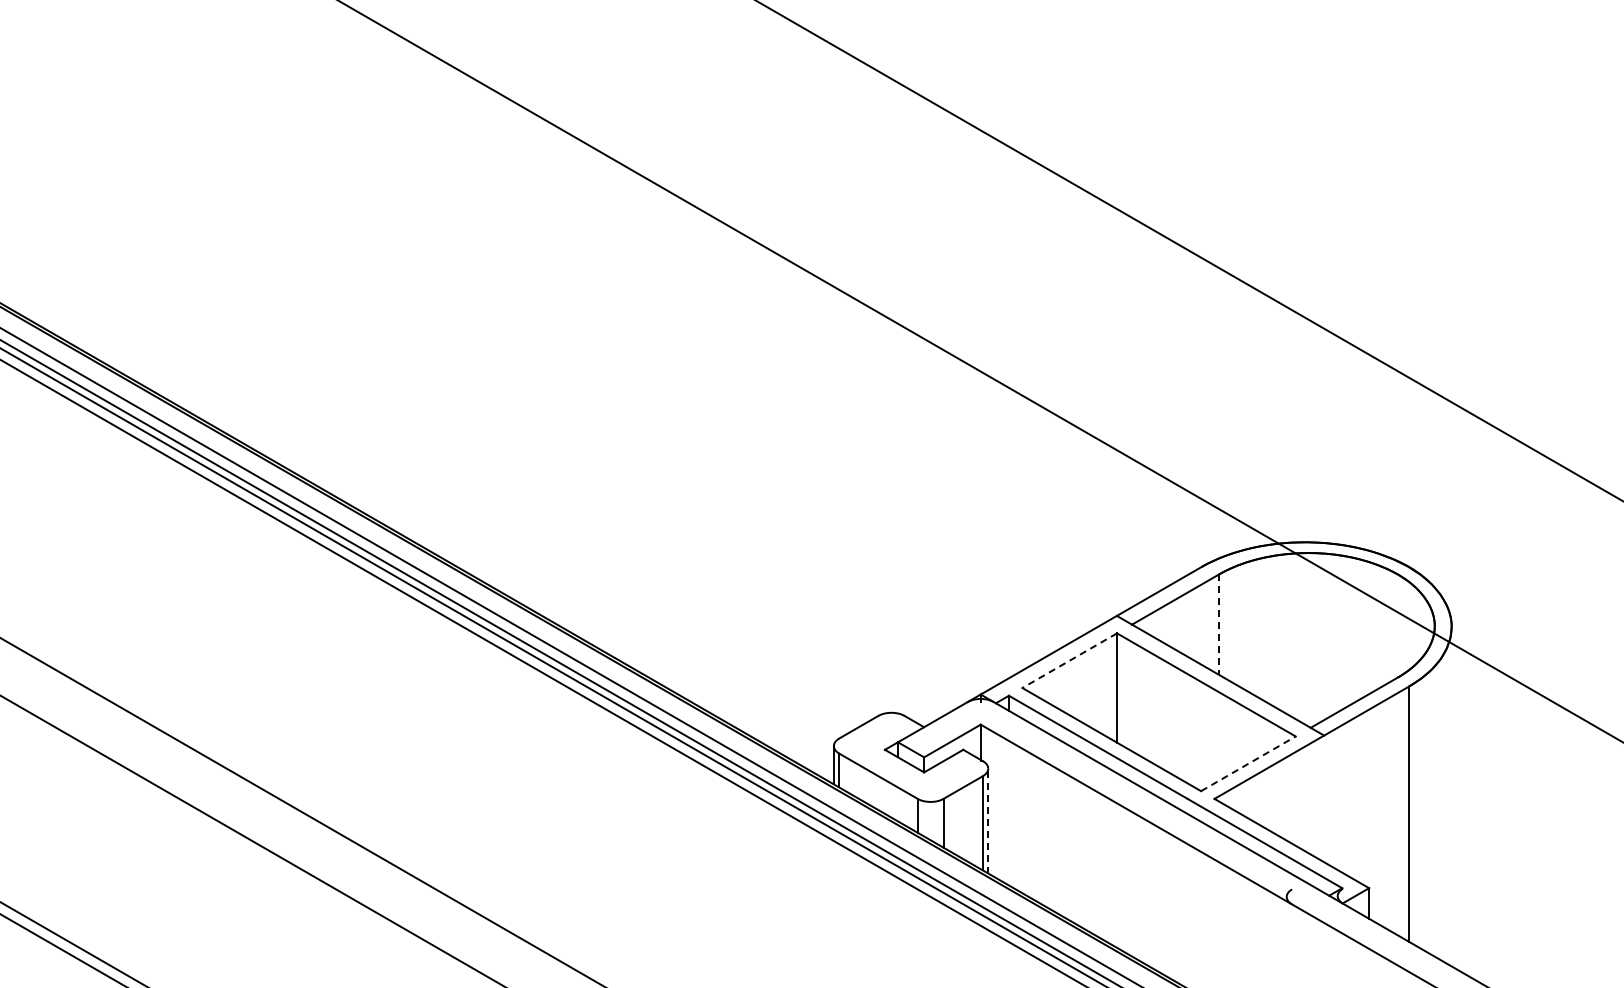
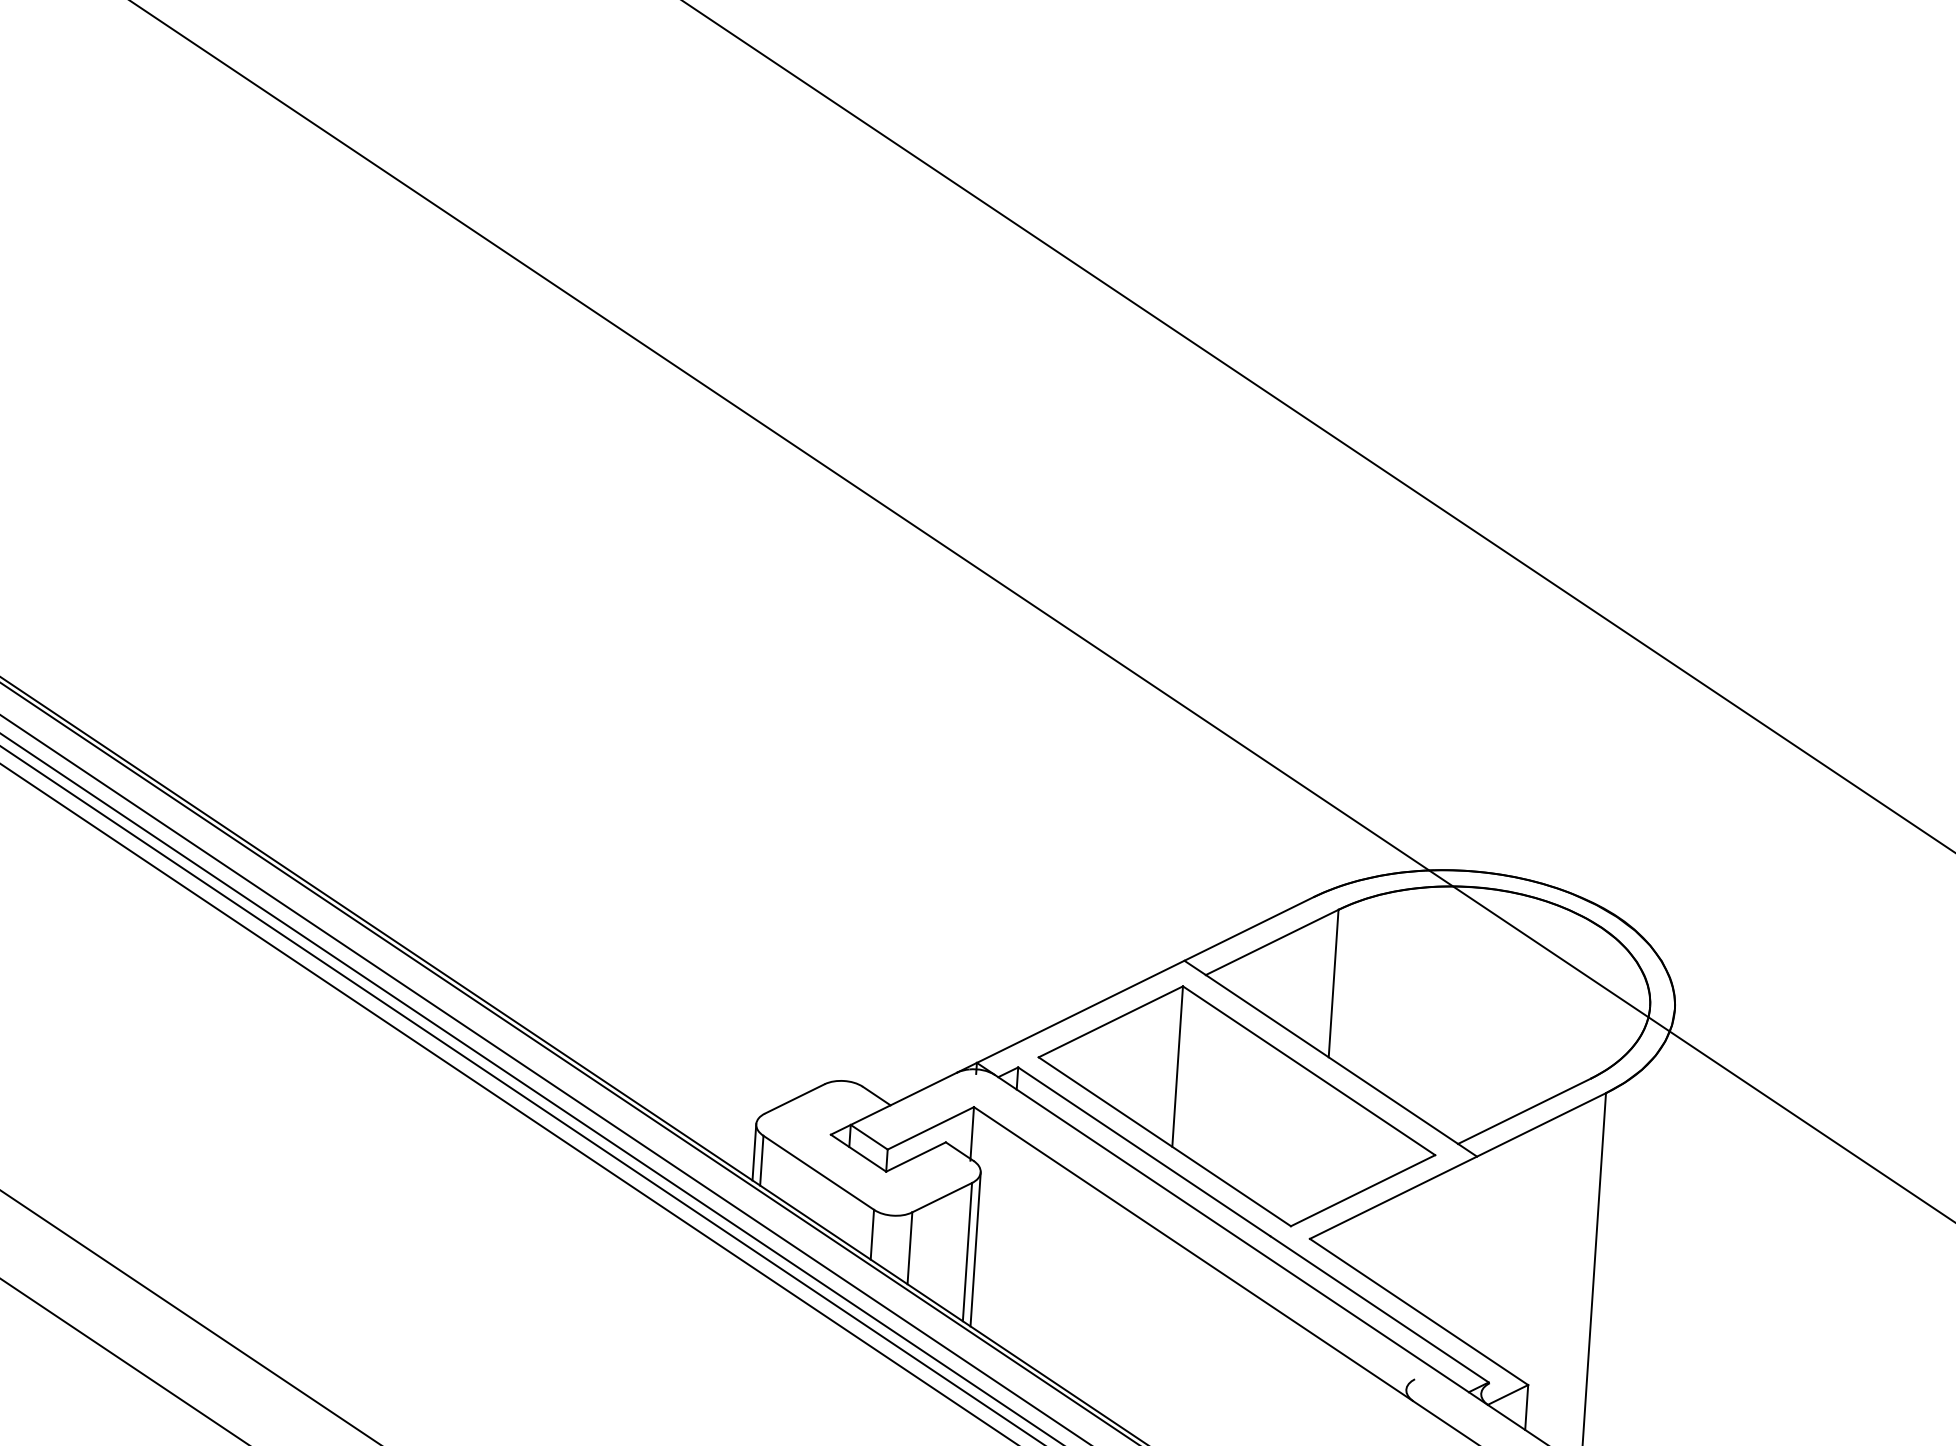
line: (1219, 625) -> (1334, 984), dashed -> solid
line: (1069, 660) -> (1110, 1021), dashed -> solid
line: (1248, 763) -> (1363, 1190), dashed -> solid
line: (988, 820) -> (976, 1248), dashed -> solid

